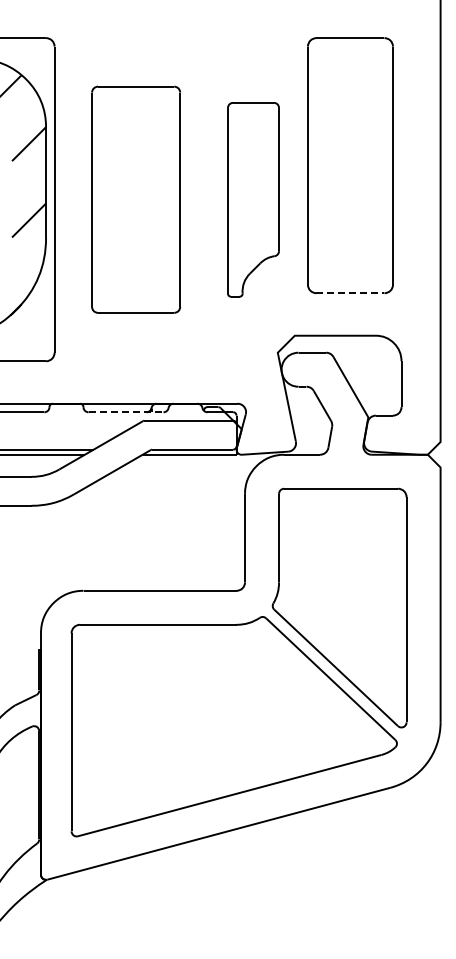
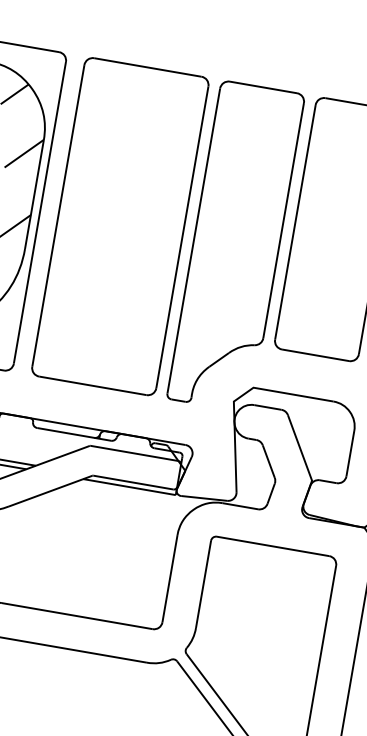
part: (135, 199) -> (119, 226), size x1.43
part: (253, 199) -> (235, 246), size x1.67
line: (350, 293) -> (315, 355), dashed -> solid
line: (126, 412) -> (74, 434), dashed -> solid

